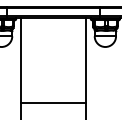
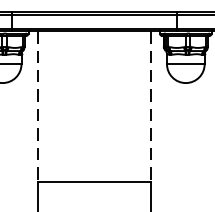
line: (21, 60) -> (37, 106), solid -> dashed
line: (85, 60) -> (150, 106), solid -> dashed

